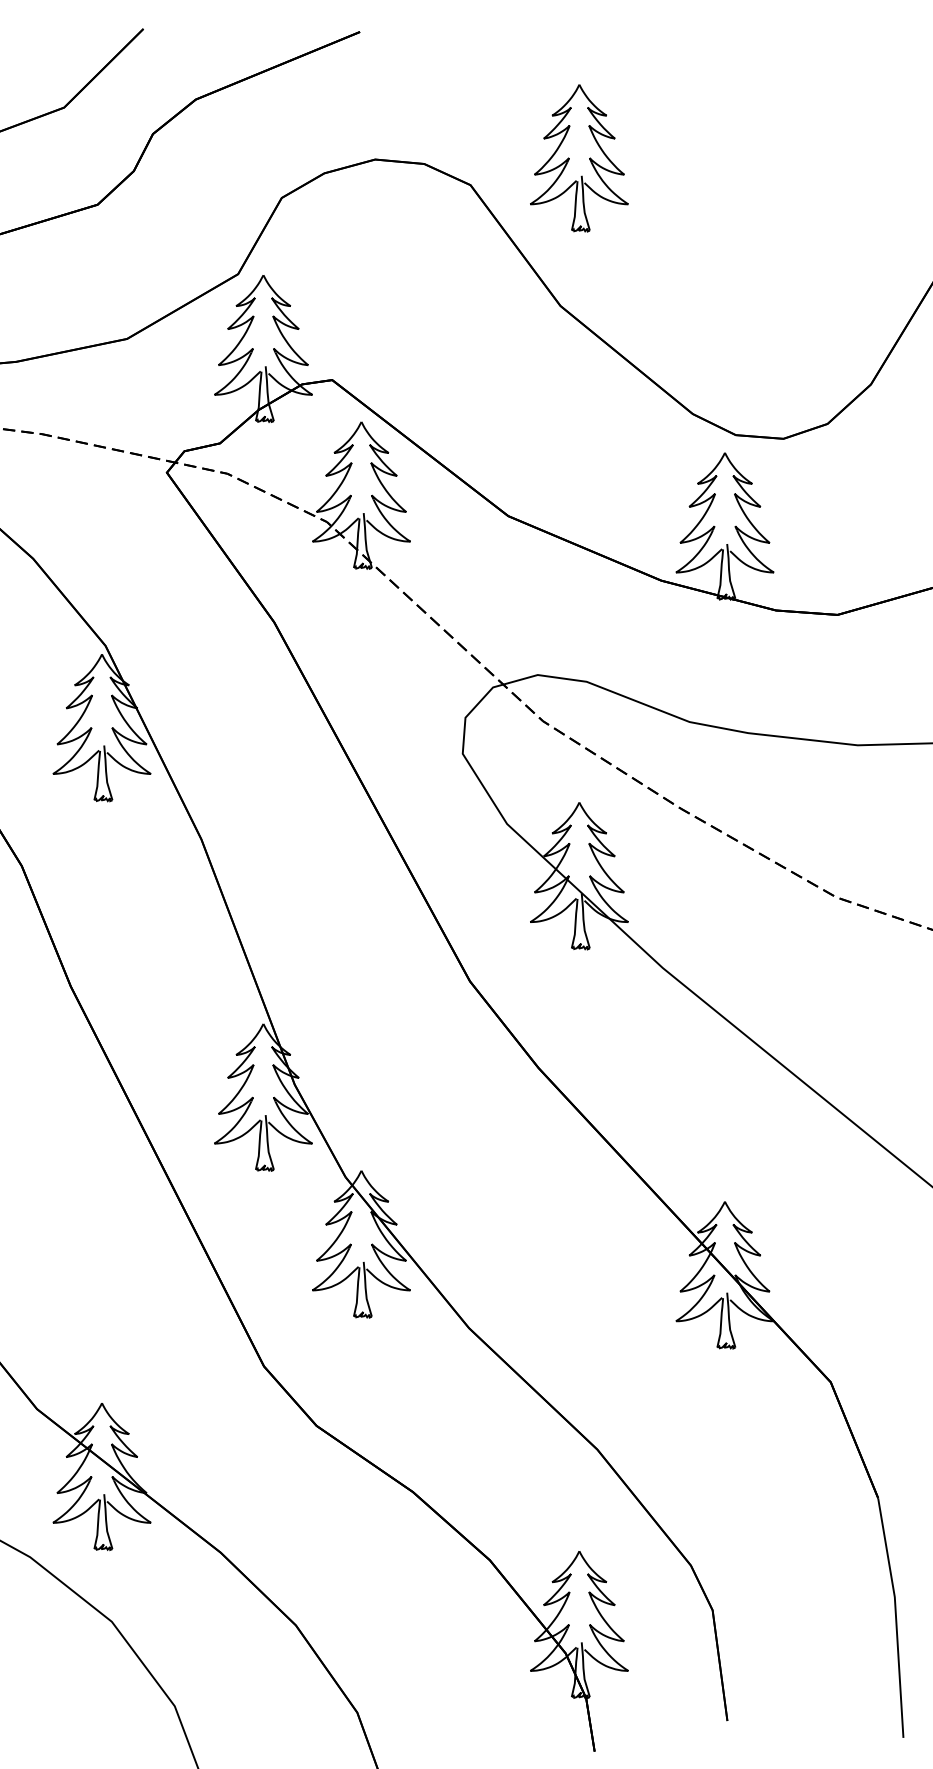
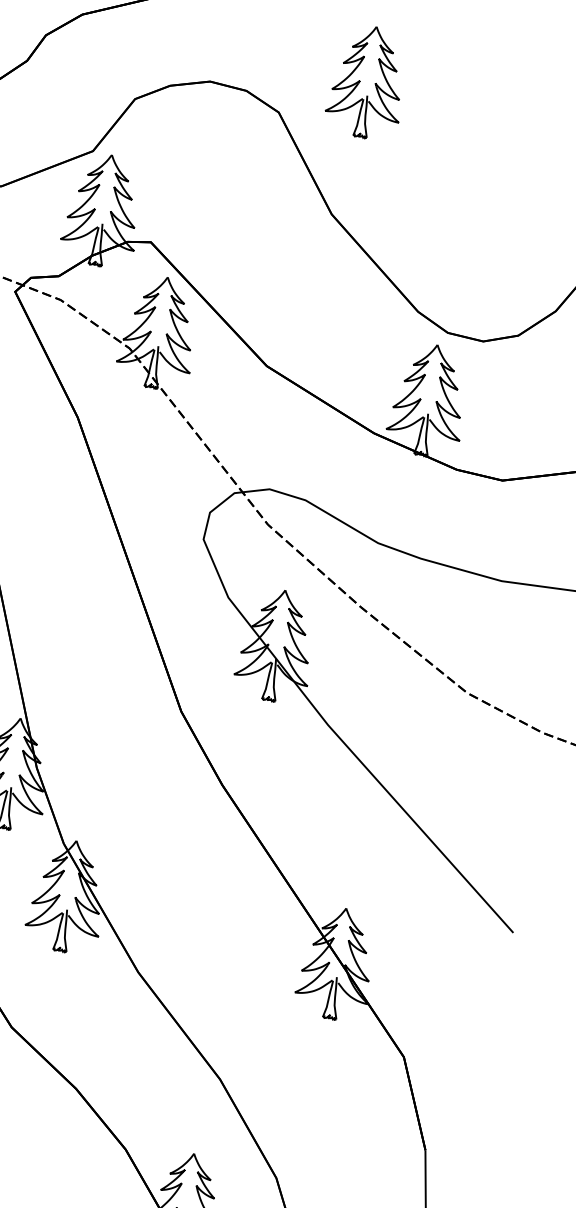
part: (579, 158) -> (367, 82), moved

